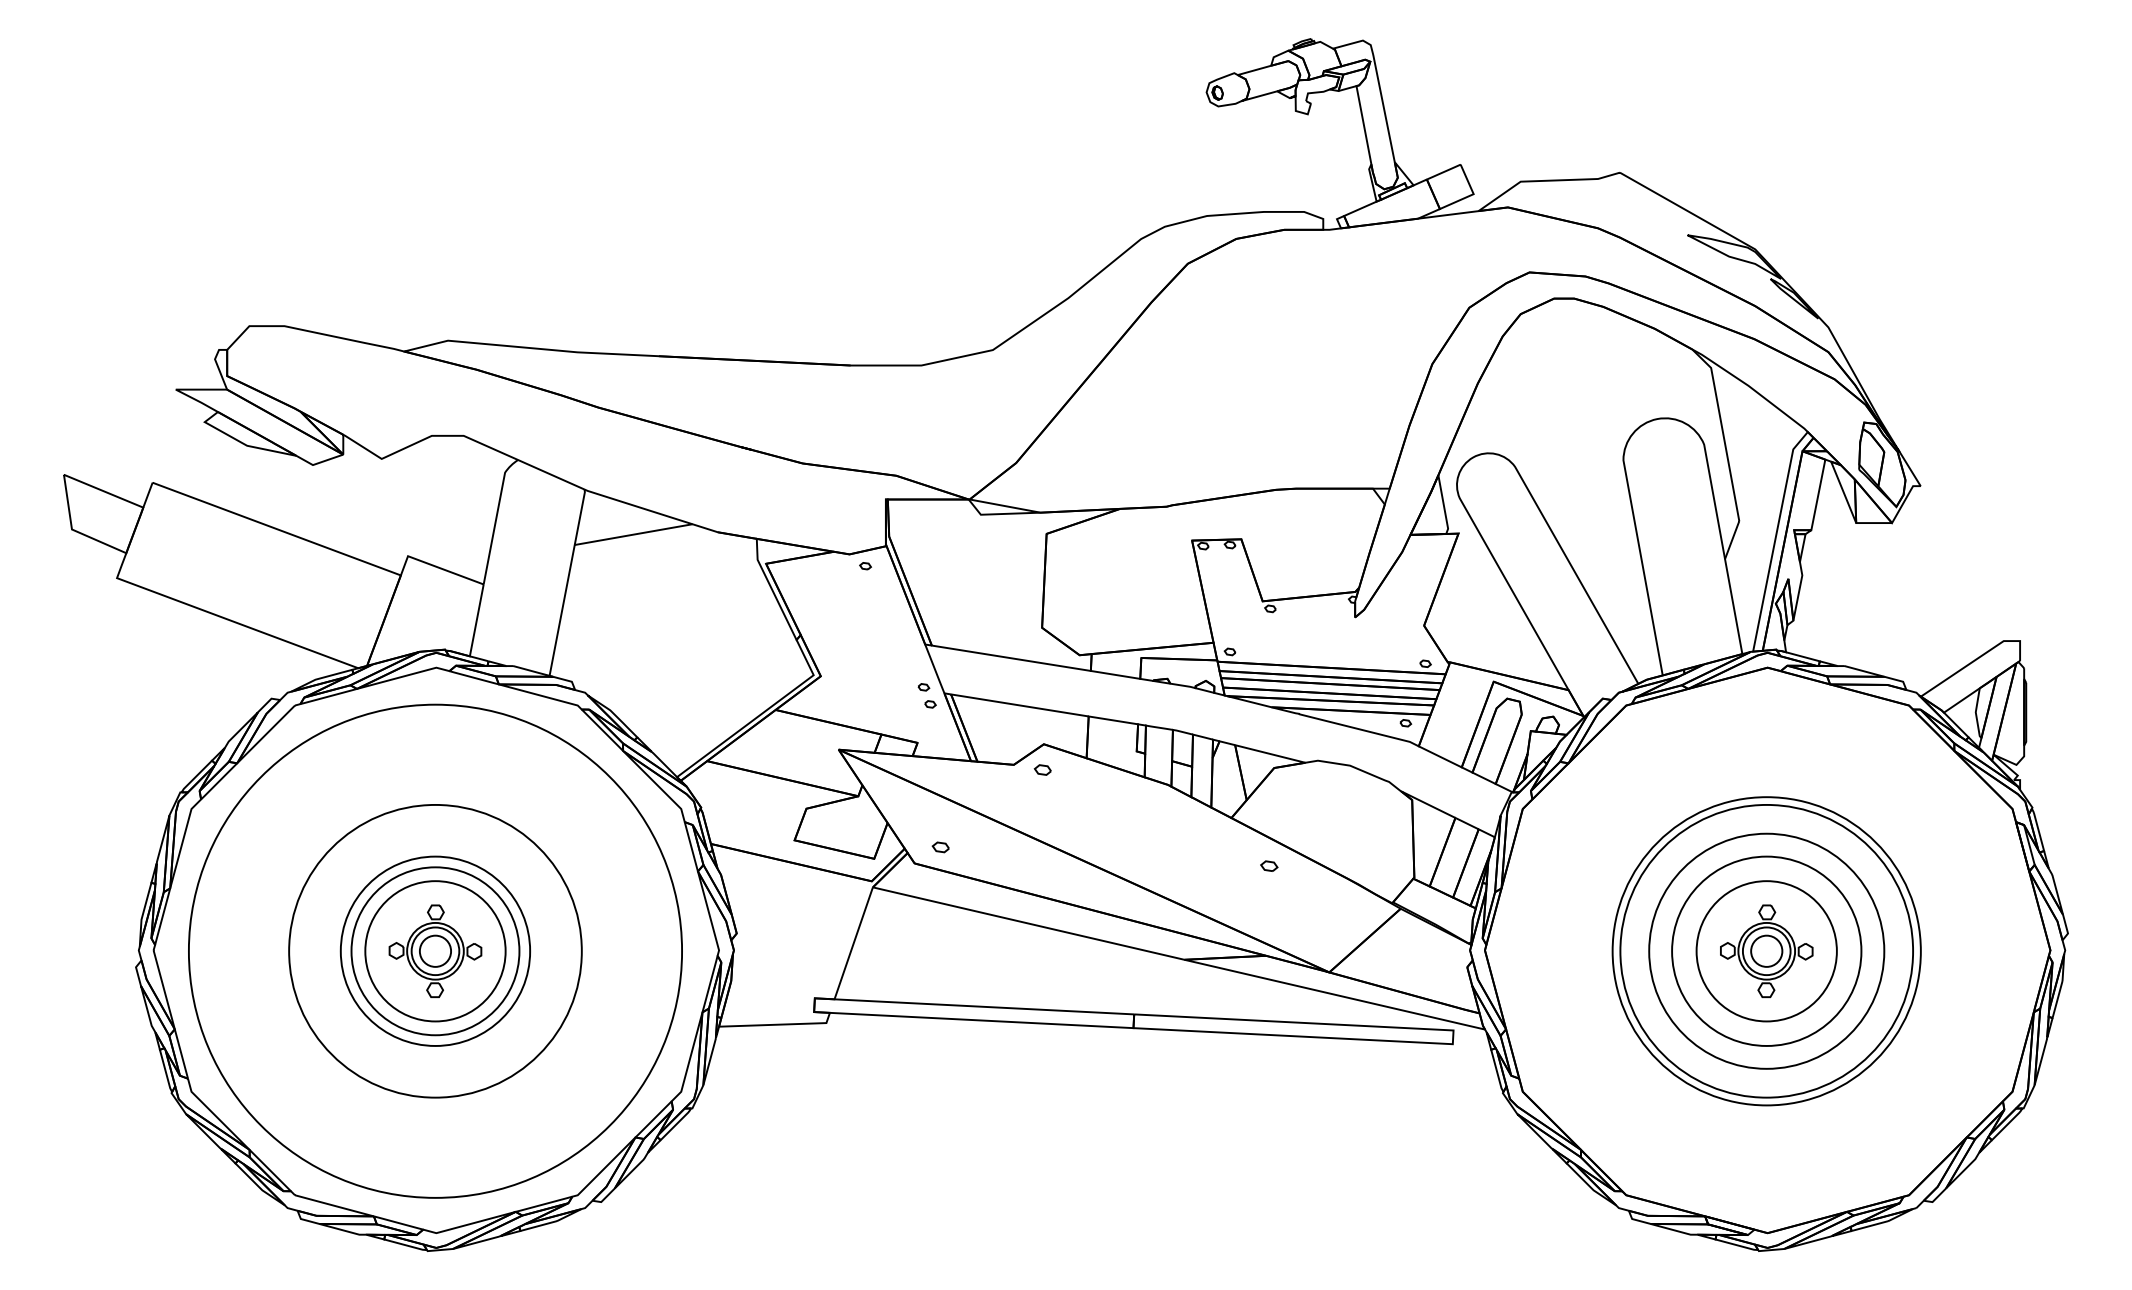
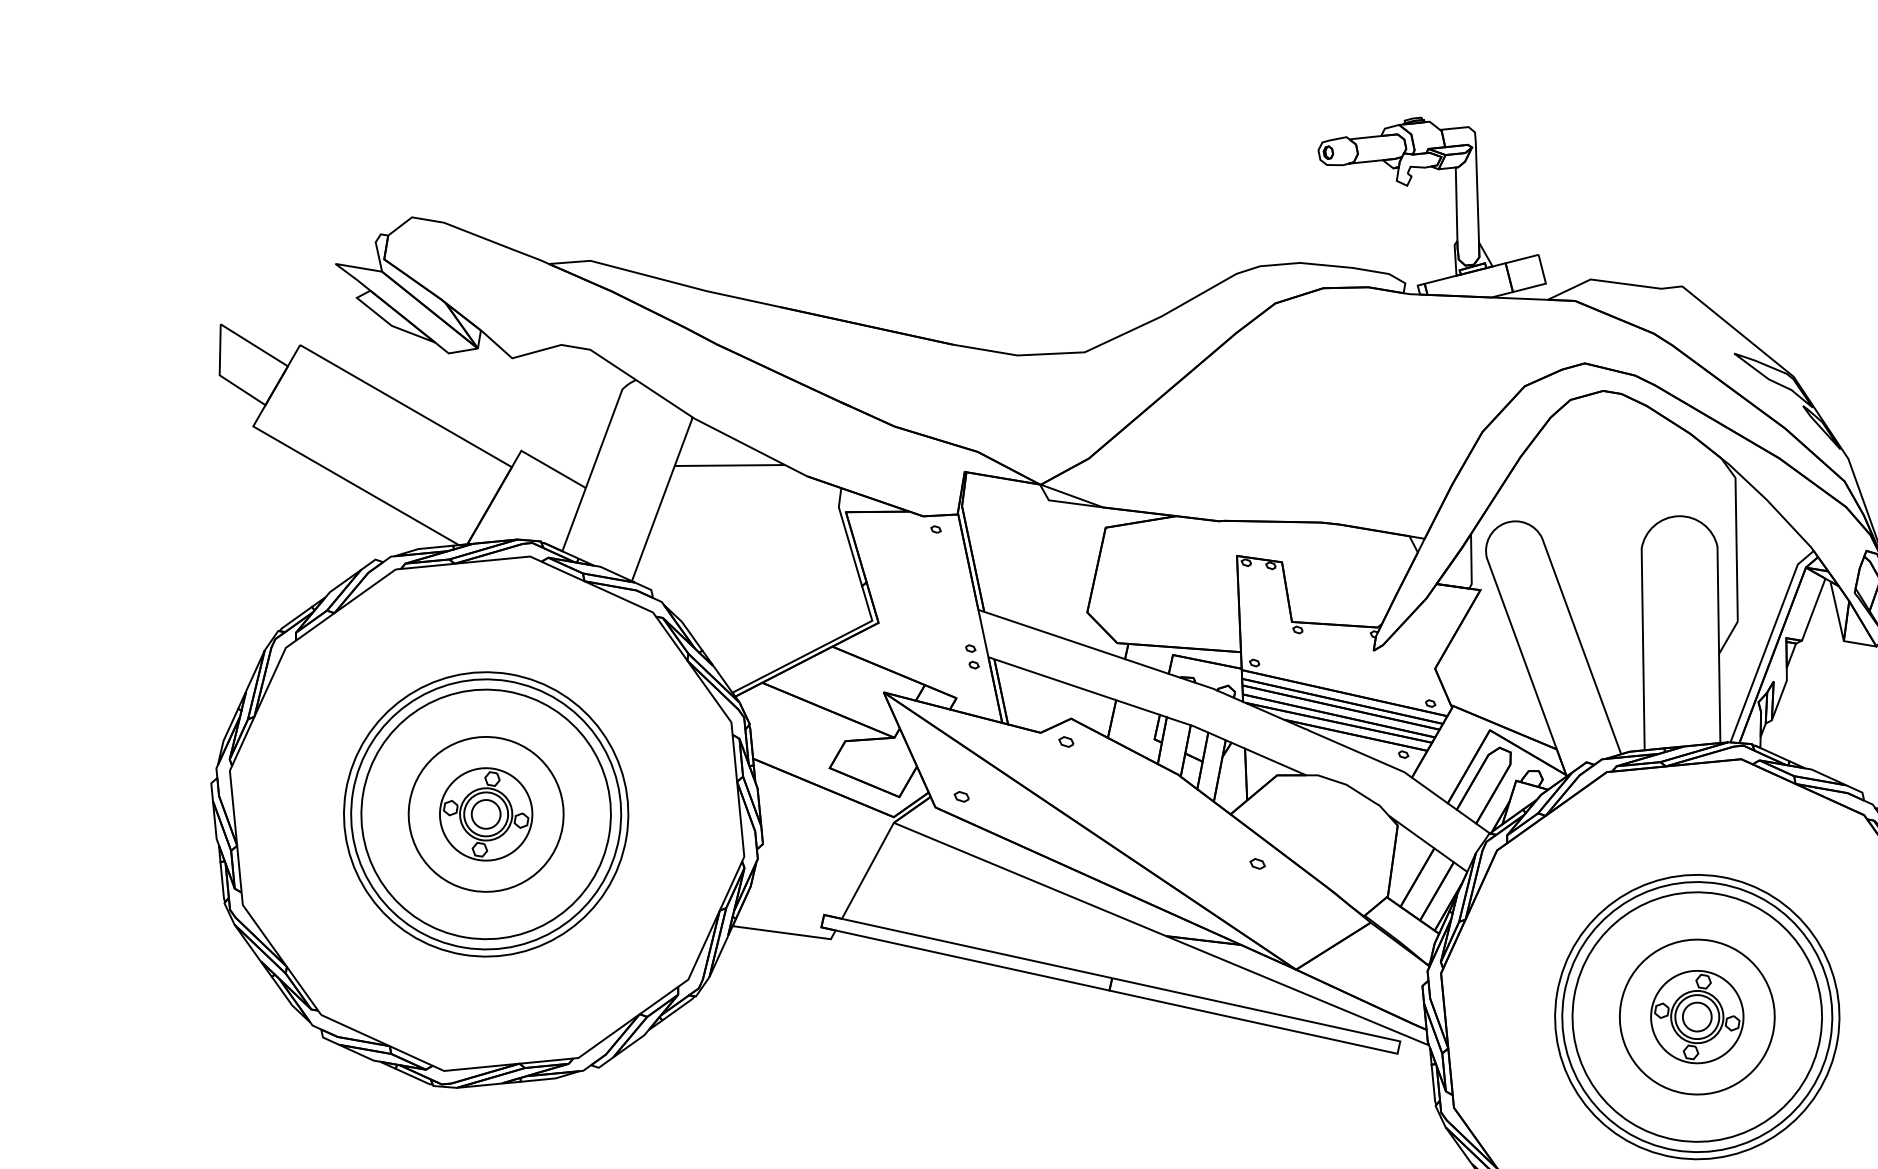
circle: (435, 951) -> (486, 814), size x0.62
circle: (435, 951) -> (486, 814), size x0.71
circle: (435, 951) -> (486, 814), size x1.43
circle: (1766, 951) -> (1697, 1017), size x0.71
circle: (1766, 951) -> (1697, 1017), size x0.71
circle: (1766, 951) -> (1697, 1017), size x1.43

